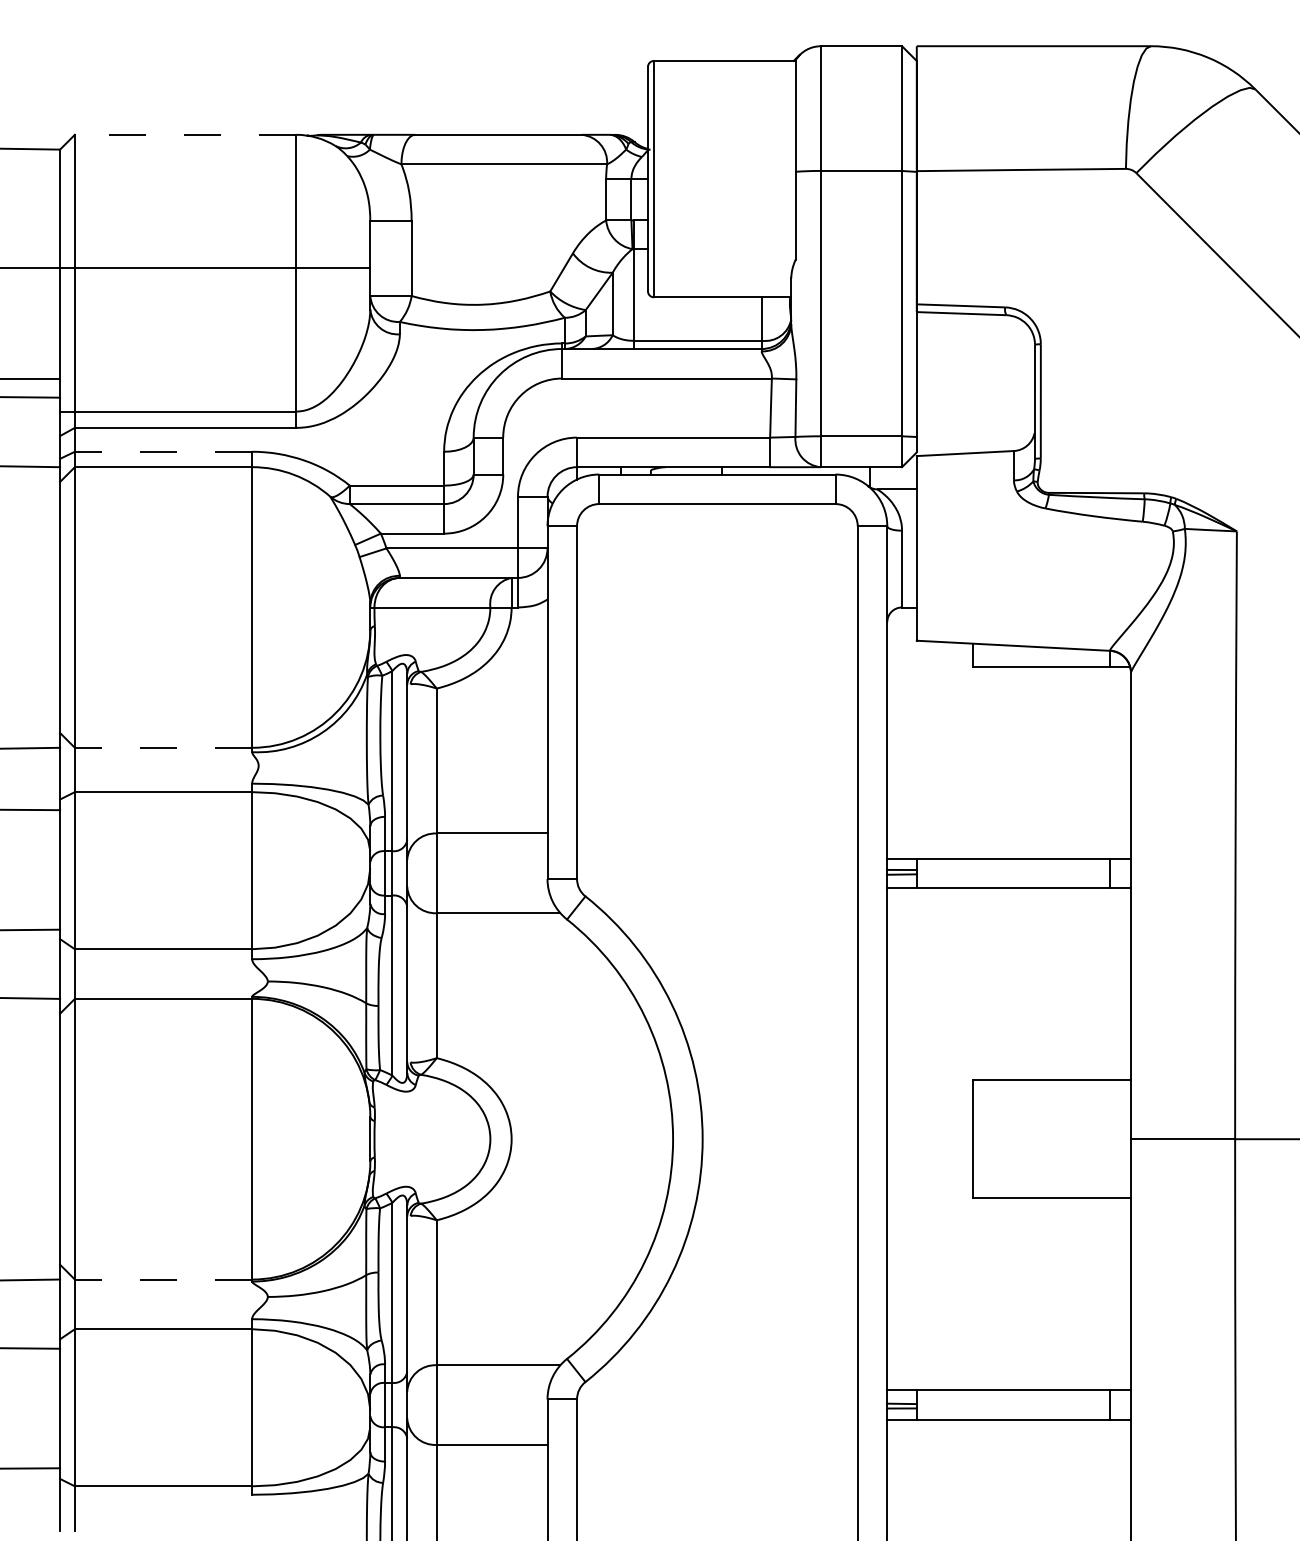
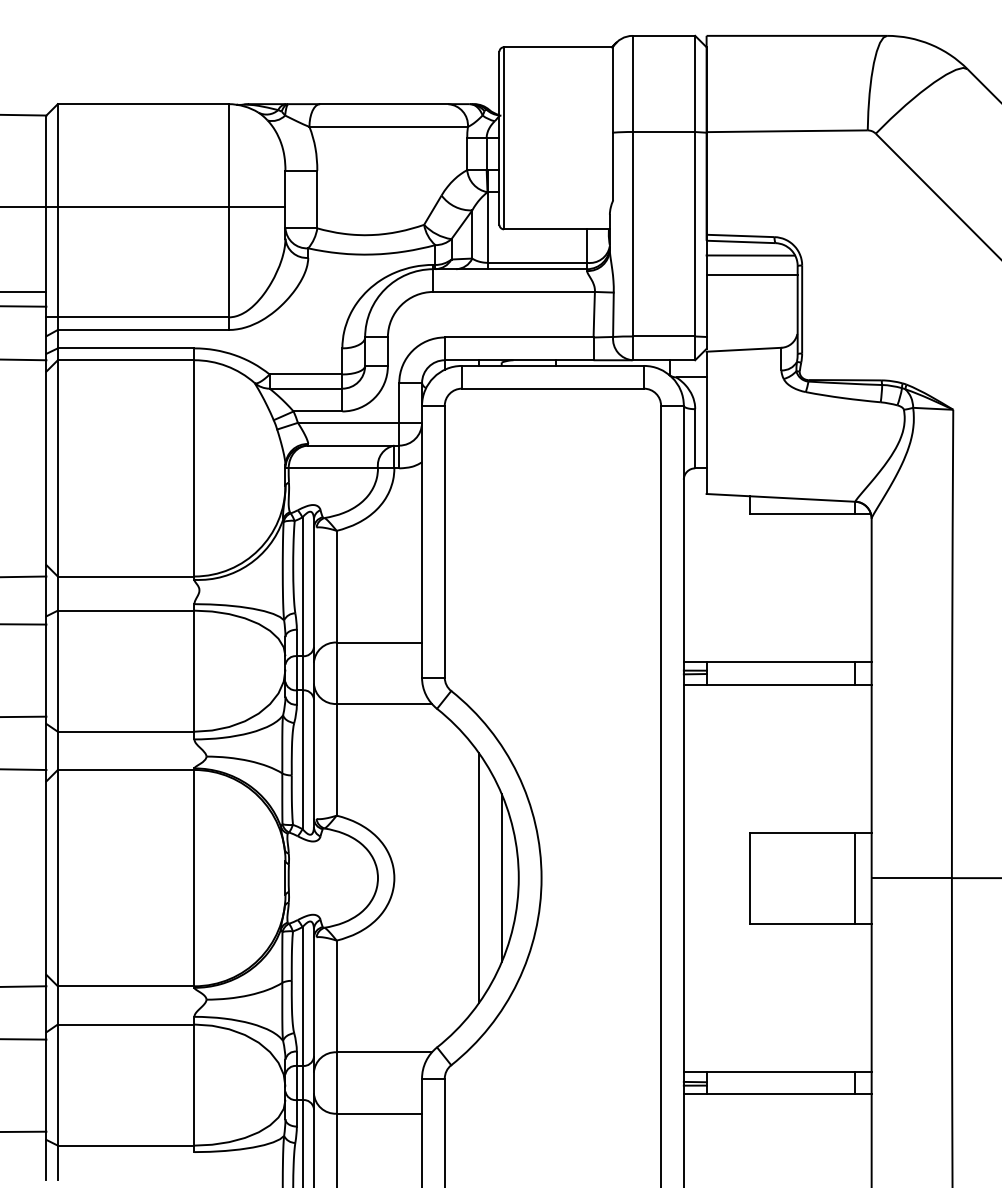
line: (185, 134) -> (143, 103), dashed -> solid
line: (973, 331) -> (750, 255), added
line: (975, 356) -> (751, 274), added
line: (163, 451) -> (126, 348), dashed -> solid
line: (163, 747) -> (126, 576), dashed -> solid
line: (621, 1138) -> (479, 877), added
line: (650, 1138) -> (501, 877), added
line: (1109, 1139) -> (855, 878), added
line: (163, 1279) -> (126, 986), dashed -> solid

